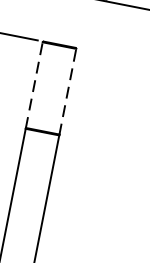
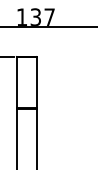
line: (33, 86) -> (16, 83), dashed -> solid
line: (67, 92) -> (36, 83), dashed -> solid

